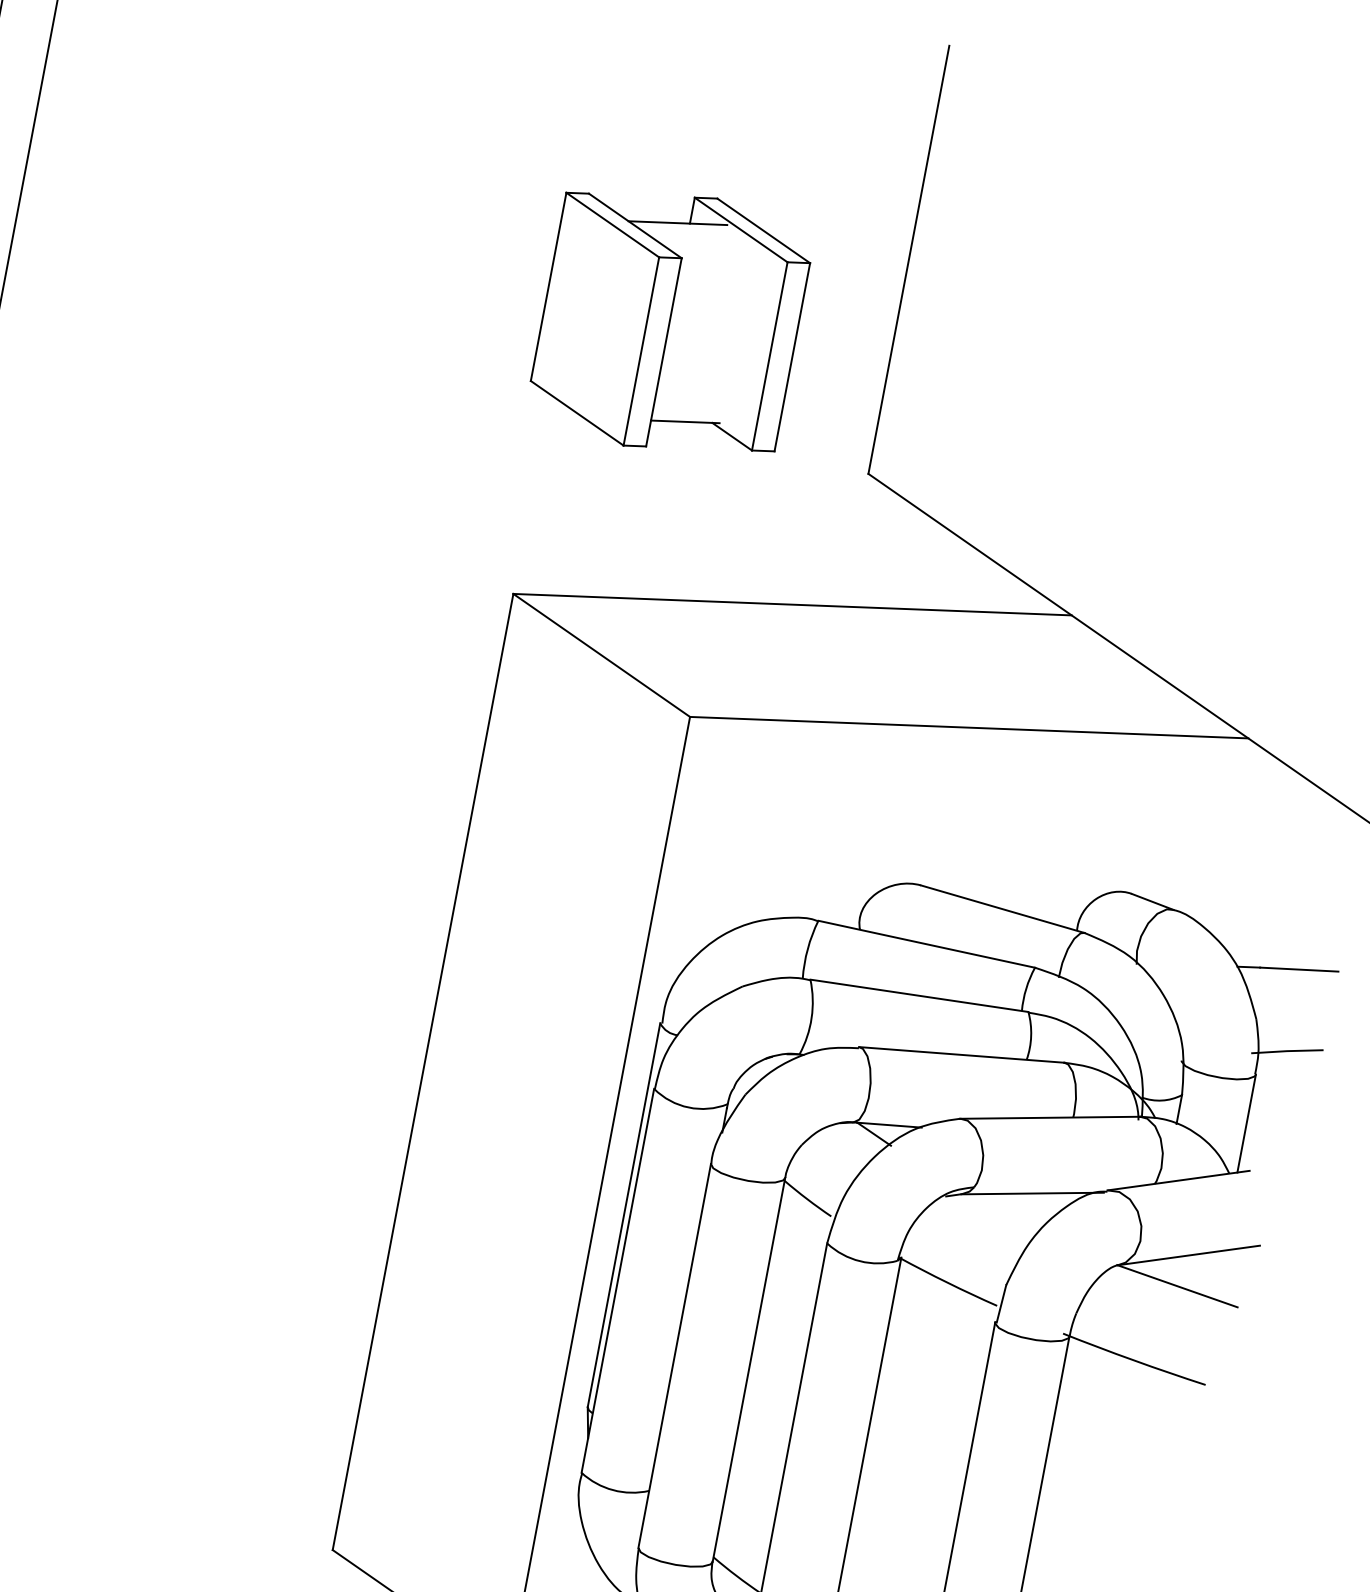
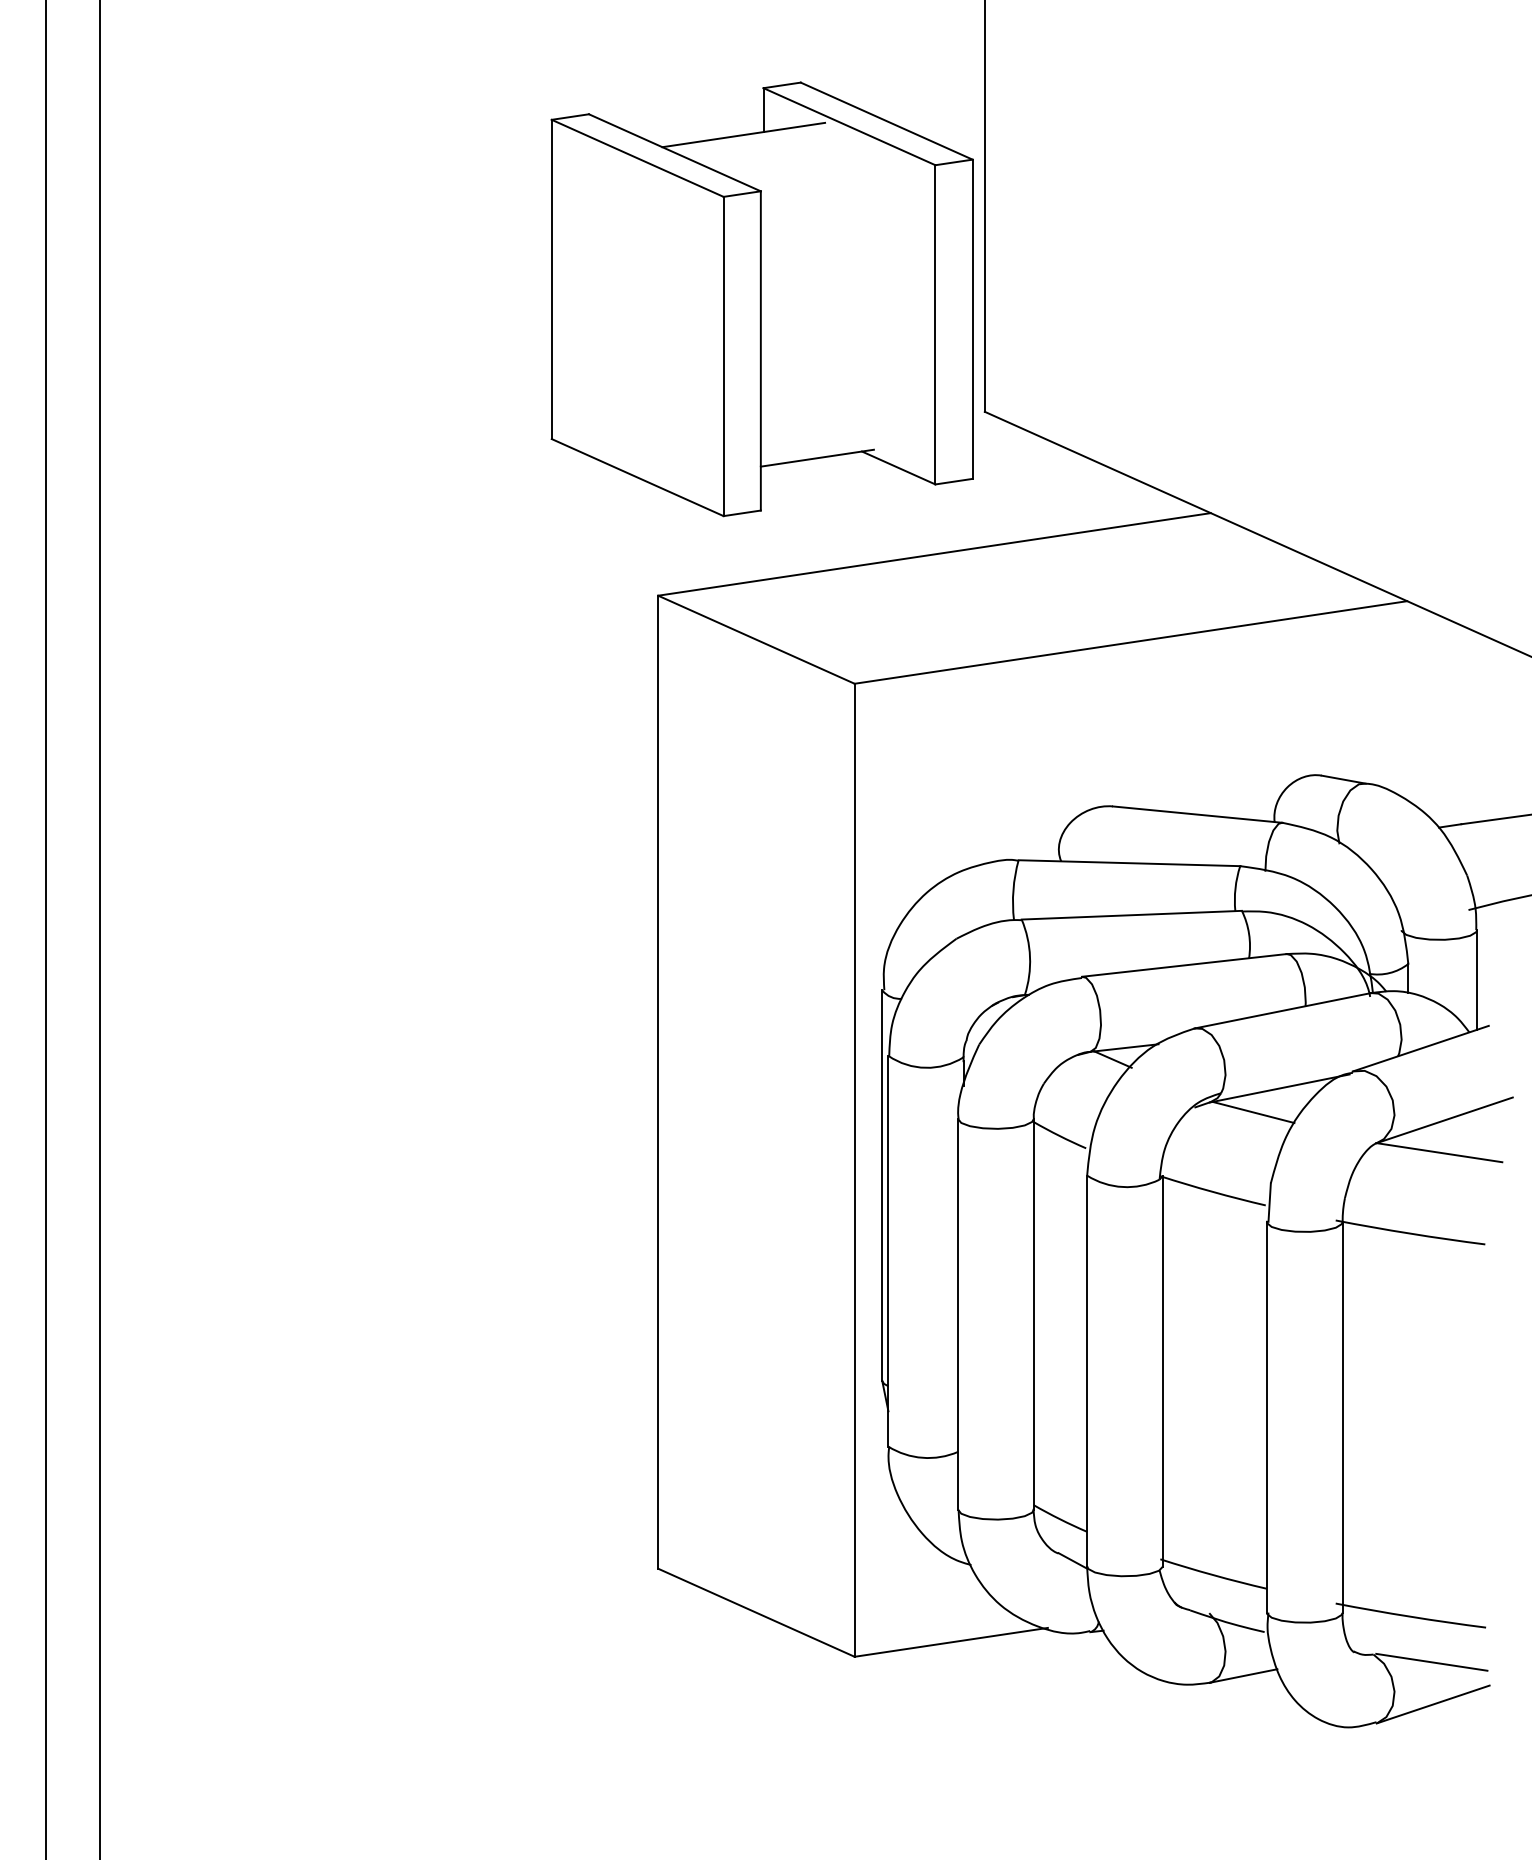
part: (669, 322) -> (761, 299), size x1.67
line: (1002, 1212) -> (1253, 1112), added

